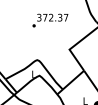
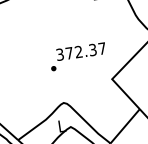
text: (50, 20) -> (78, 56), moved

